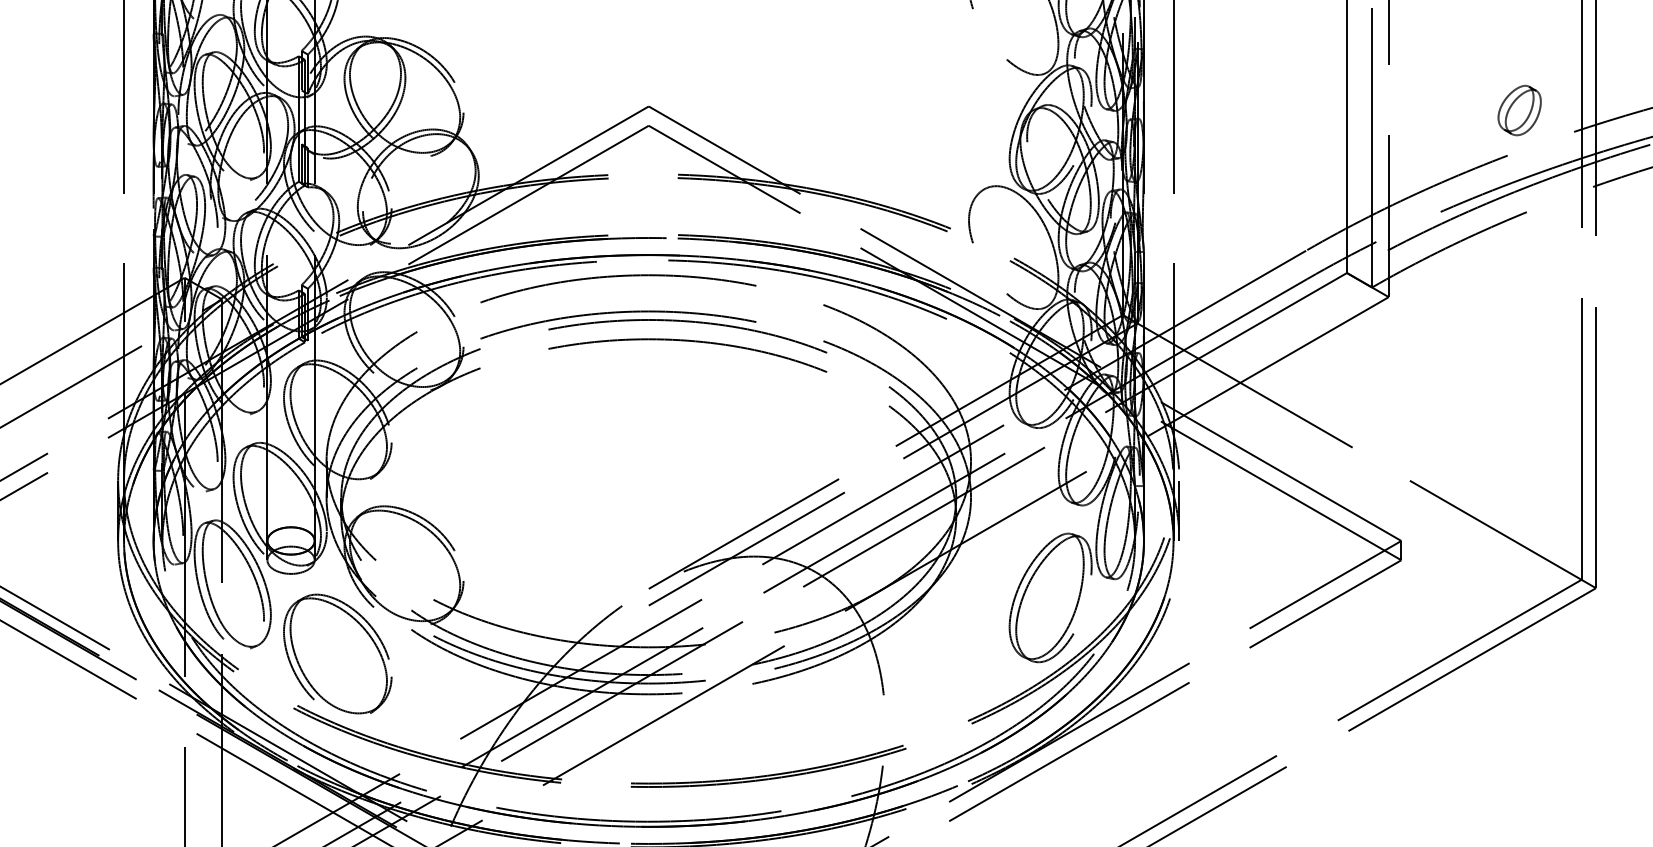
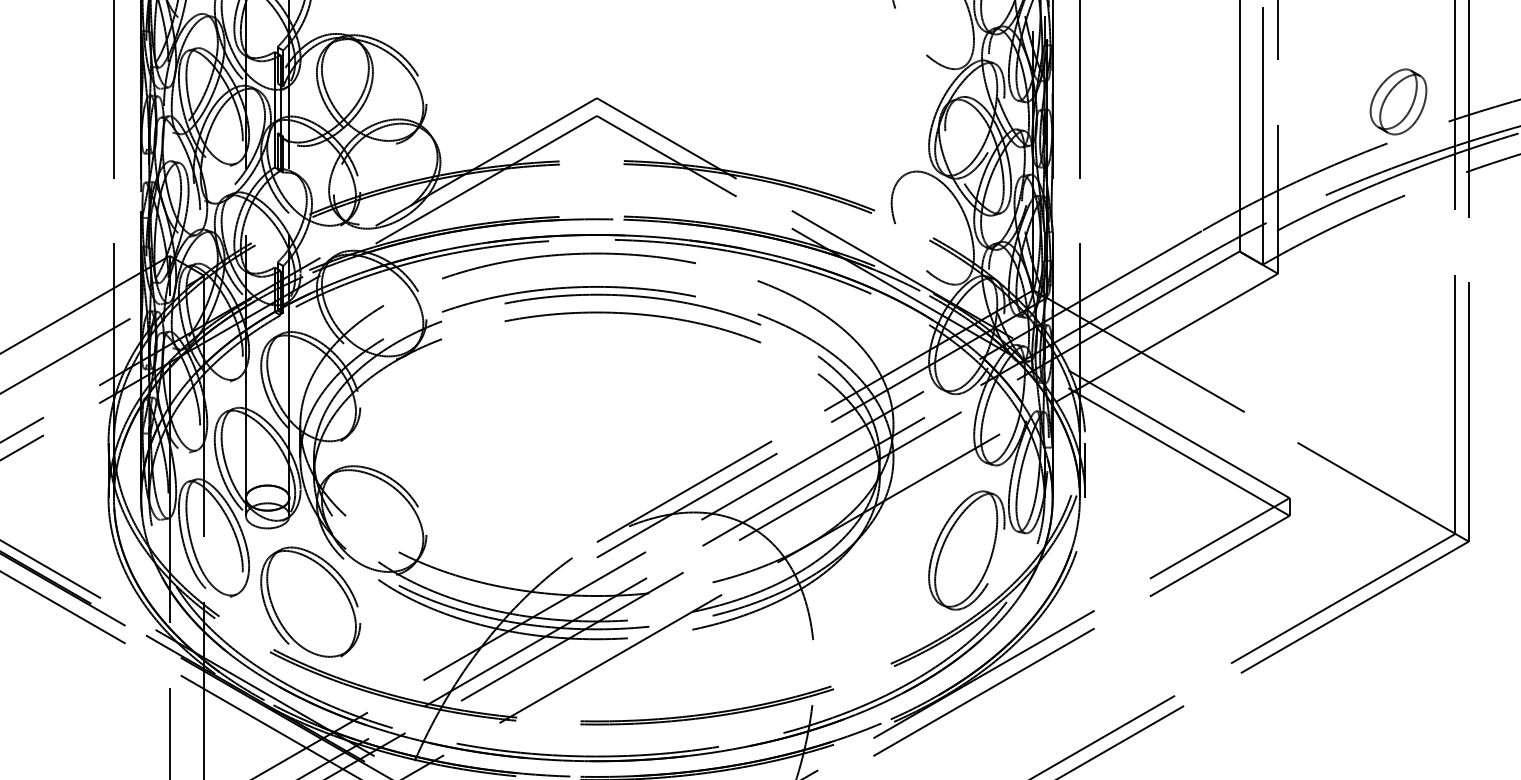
part: (1519, 110) -> (1398, 101), size x1.43

